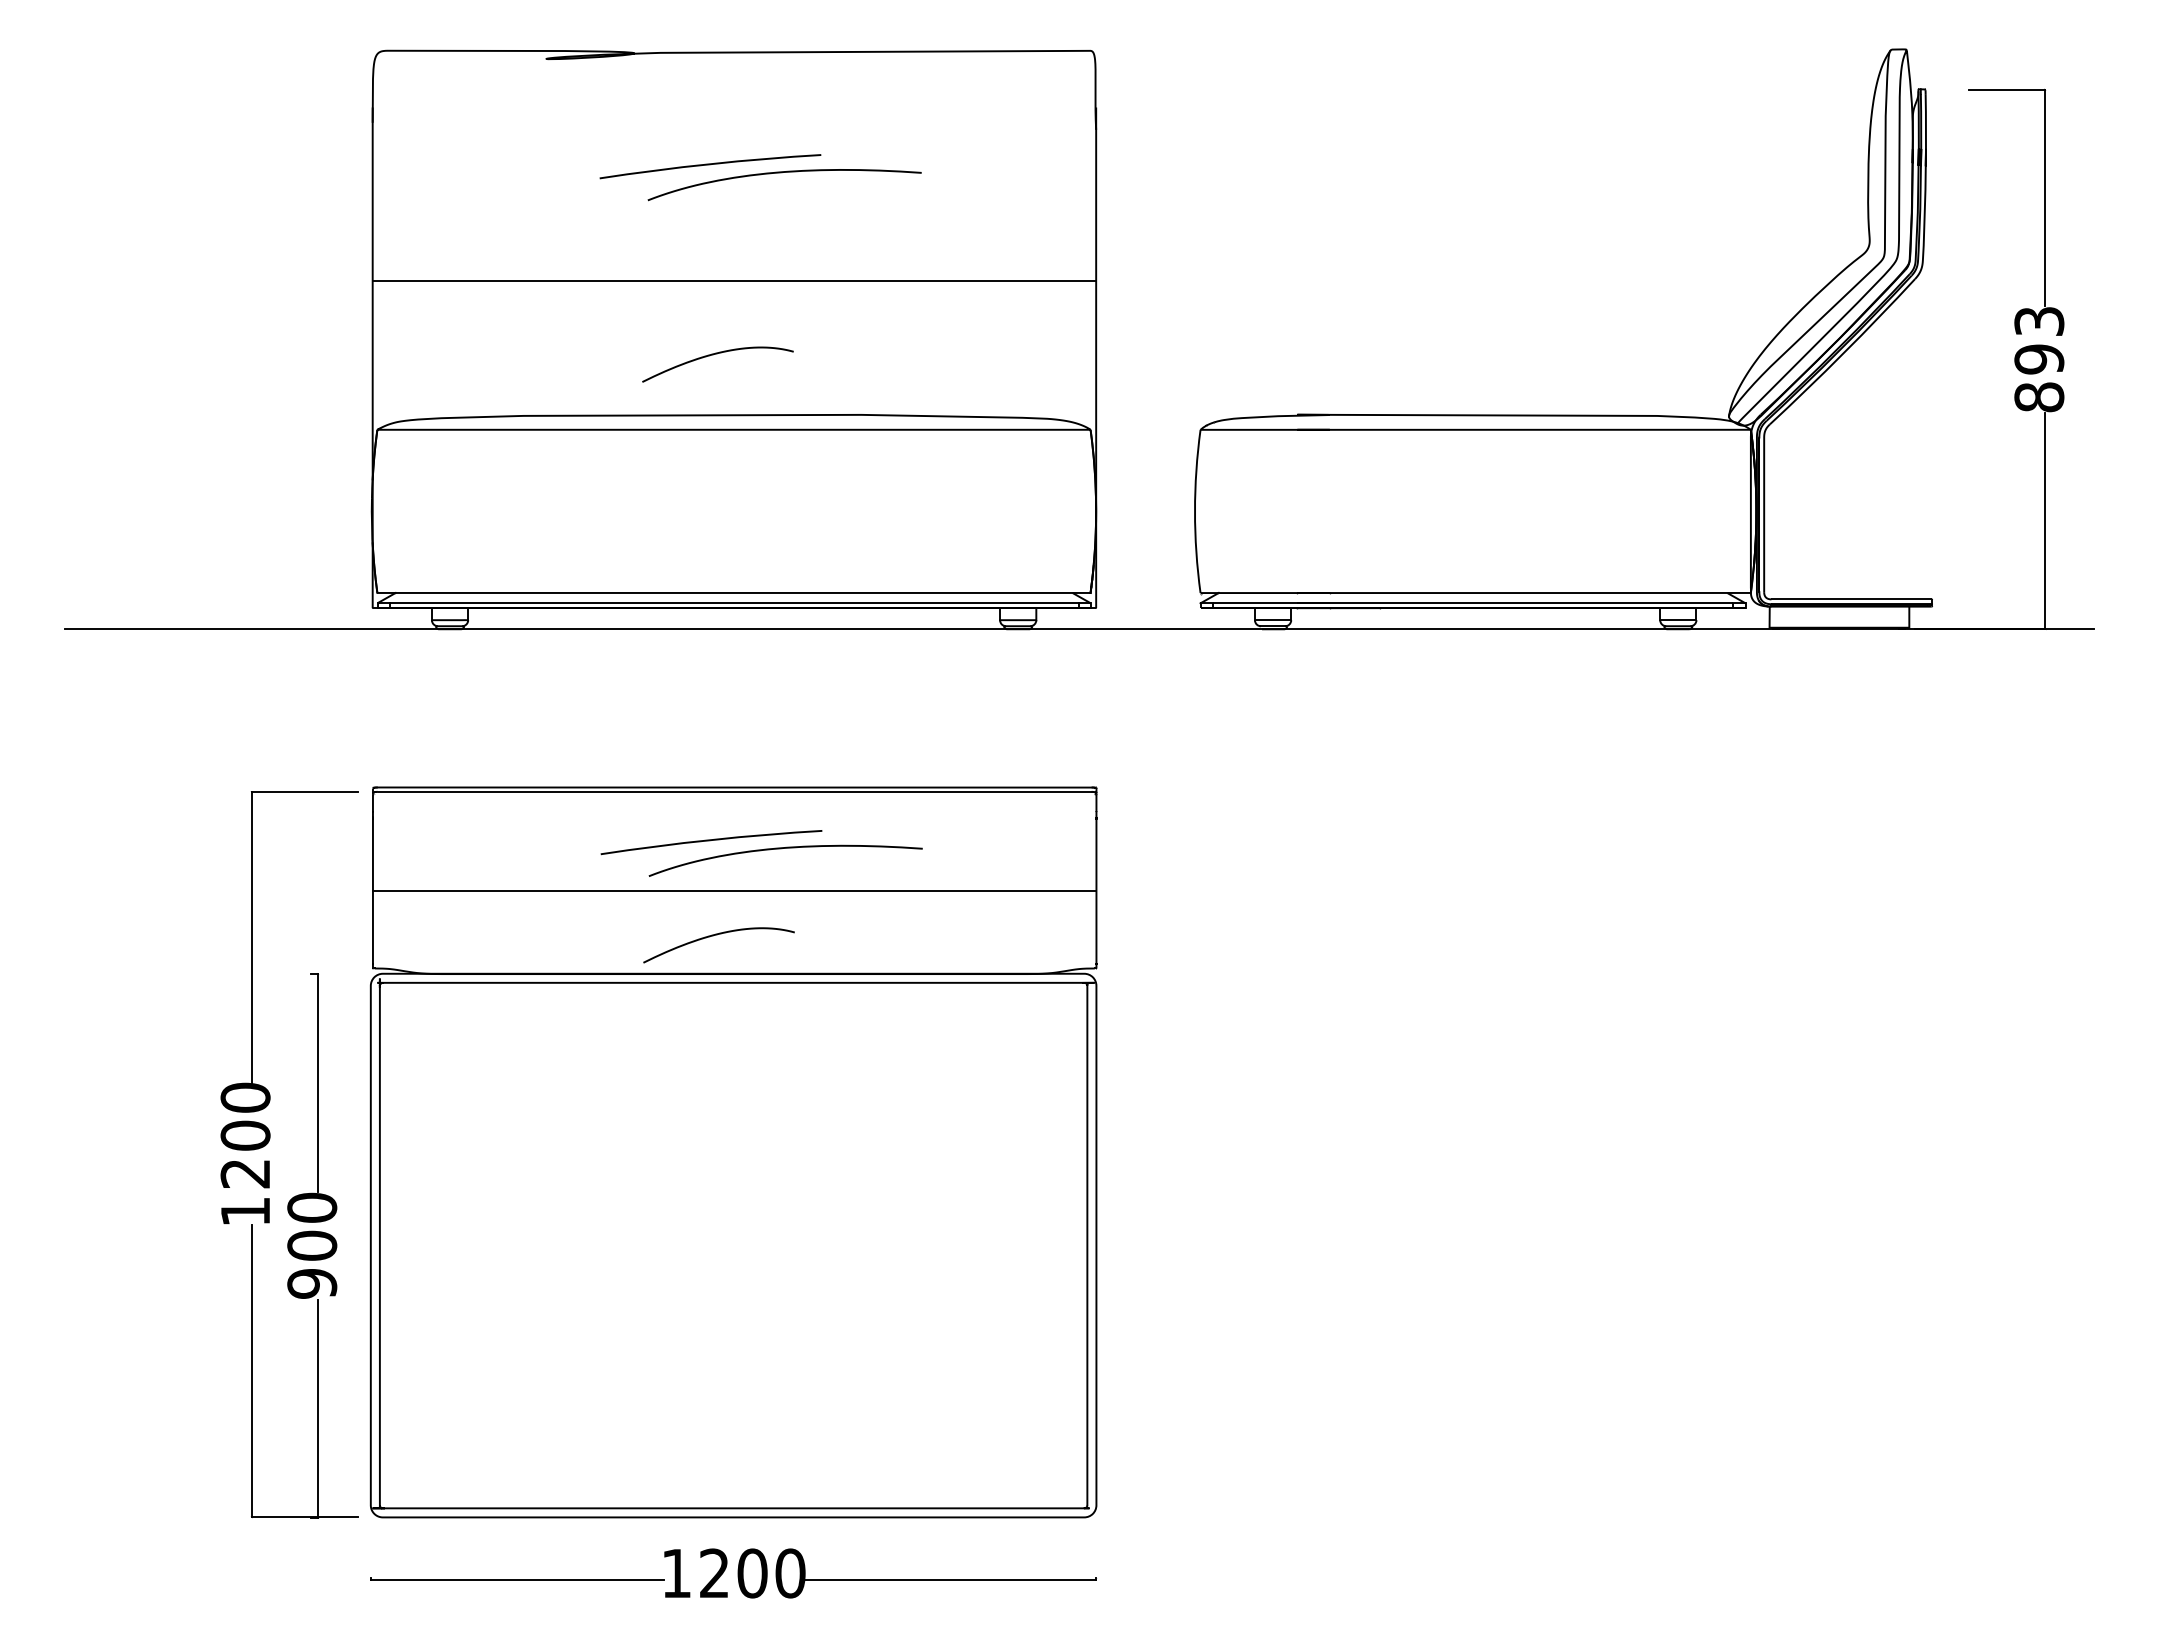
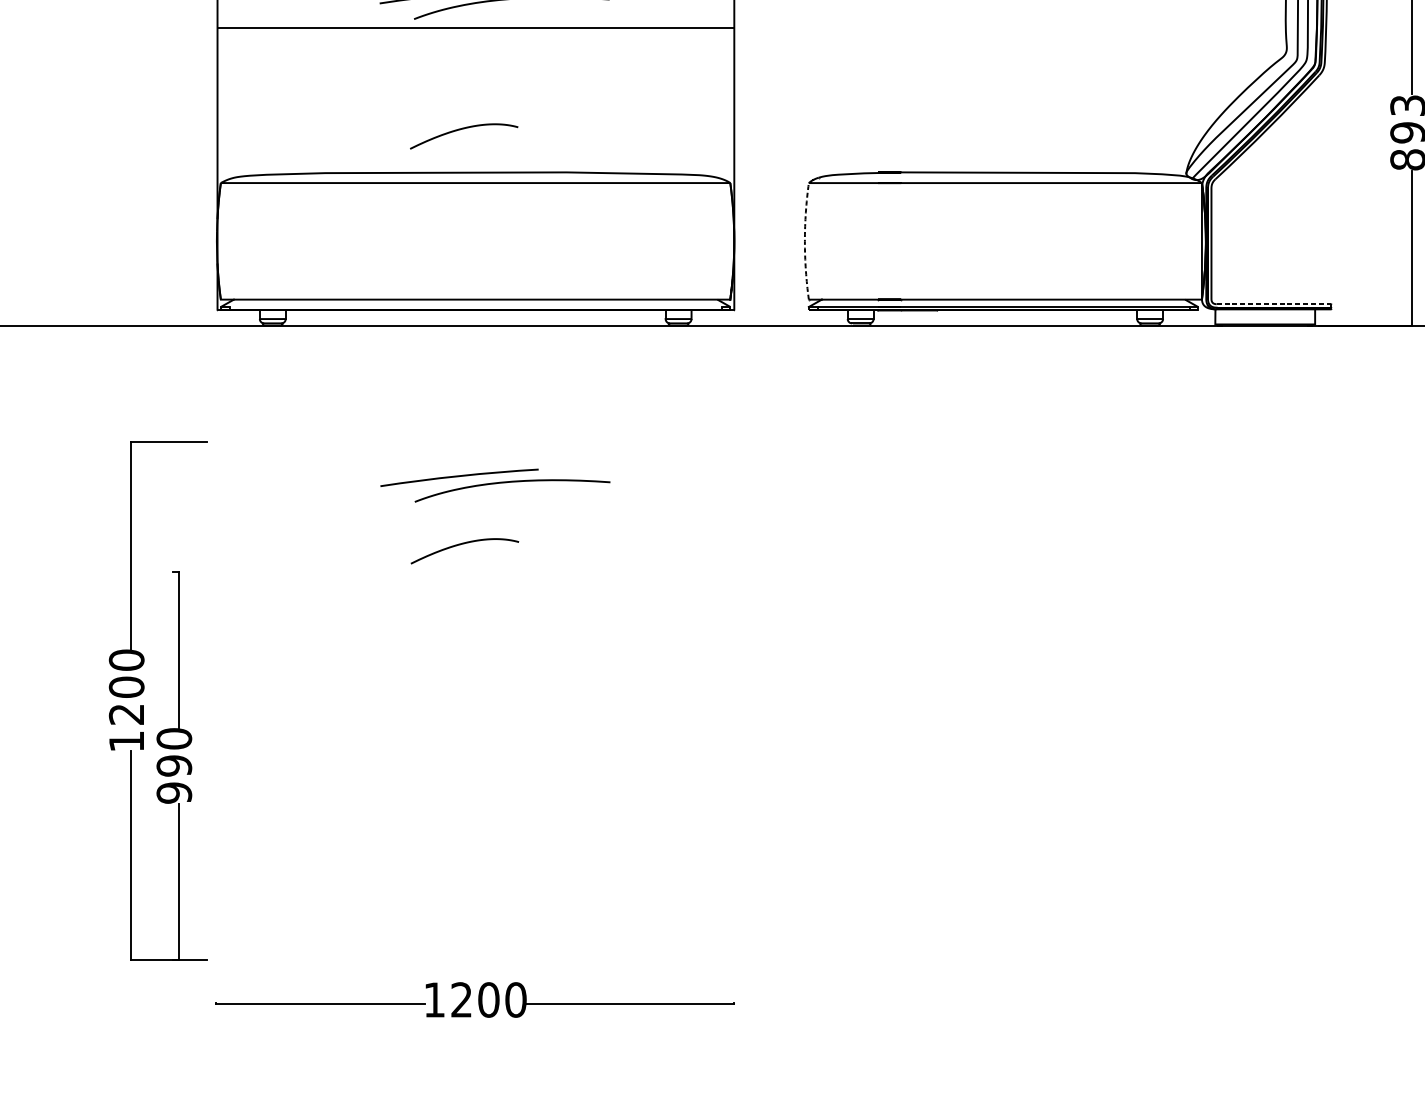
line: (734, 281) -> (475, 27), moved
arc: (1195, 511) -> (805, 241), solid -> dashed
line: (1852, 599) -> (1274, 304), solid -> dashed
line: (733, 603) -> (475, 307), removed
part: (733, 1152) -> (475, 699), removed
text: (312, 1245) -> (174, 765), 900 -> 990

